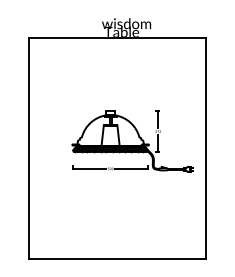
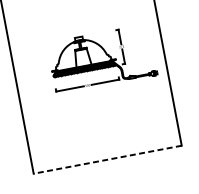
line: (116, 258) -> (106, 159), solid -> dashed

